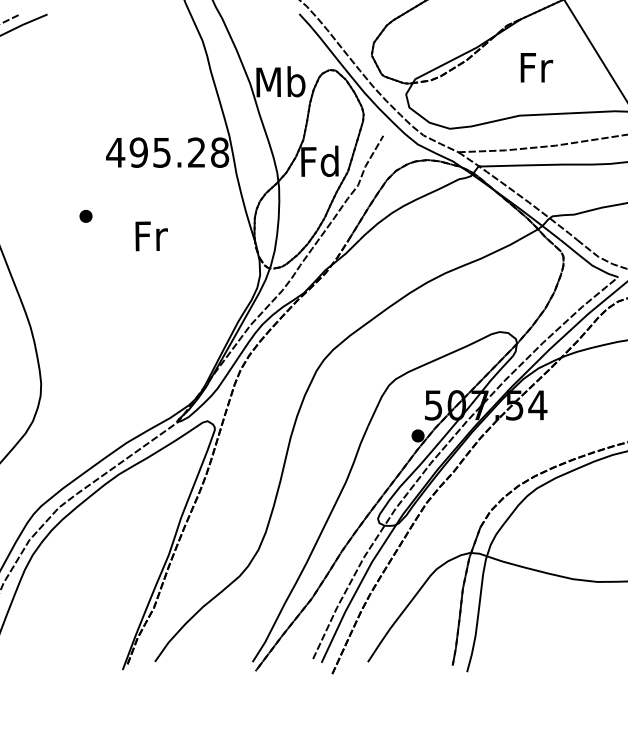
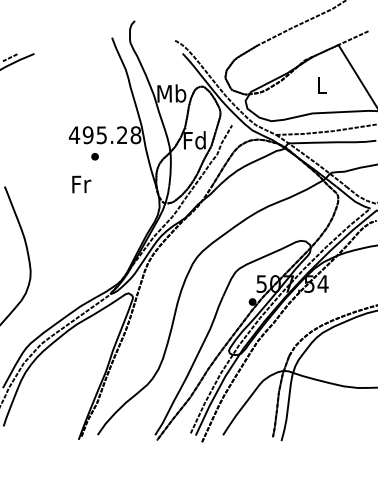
text: (536, 66) -> (322, 84), Fr -> L
part: (85, 215) -> (94, 156), moved
text: (151, 236) -> (81, 184), moved

